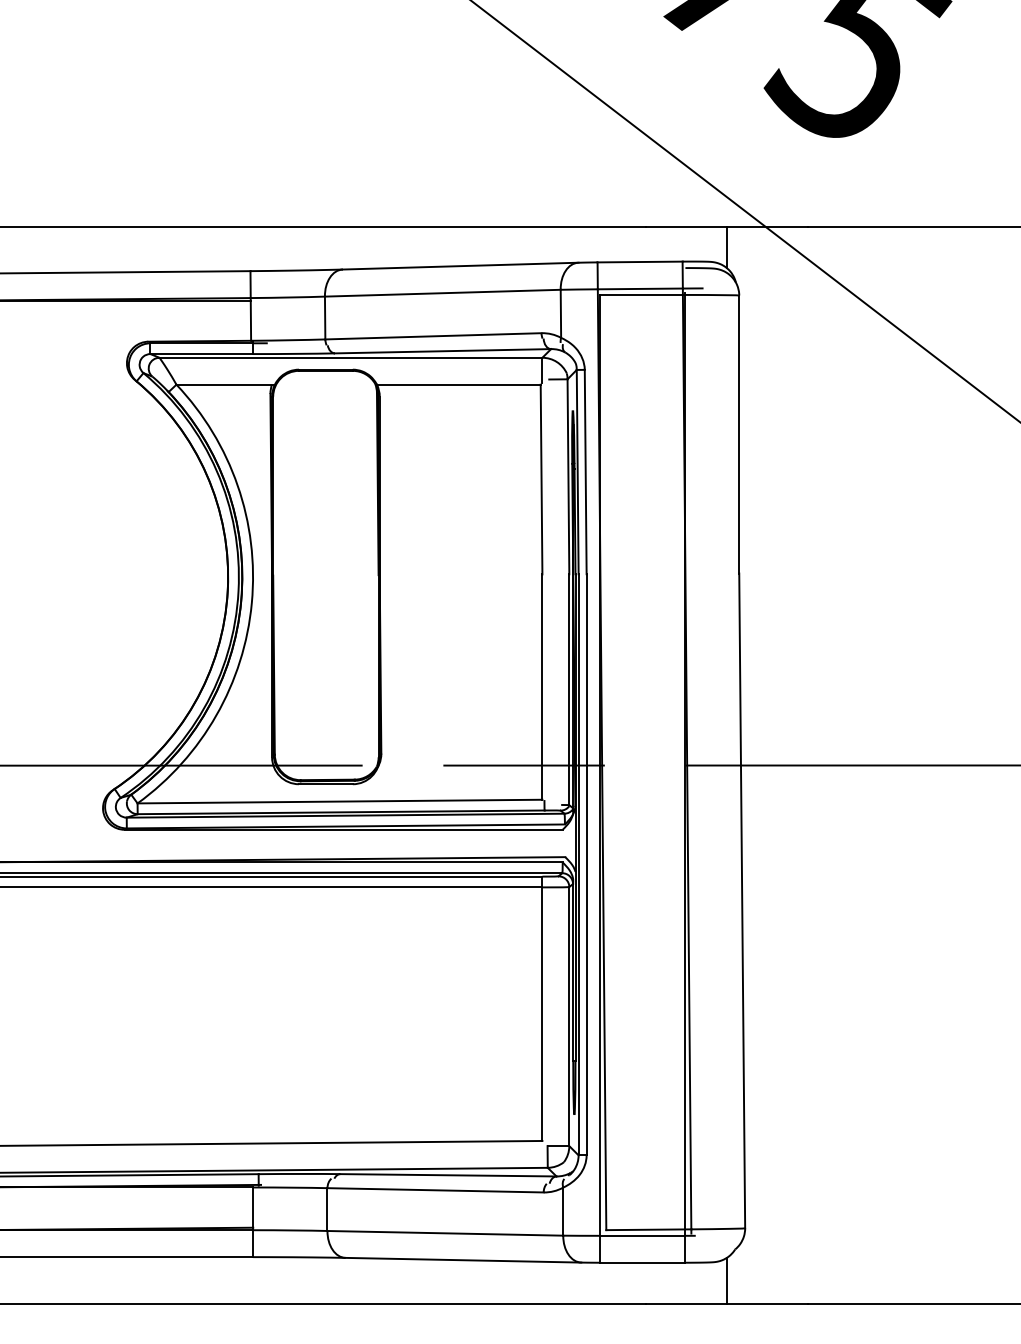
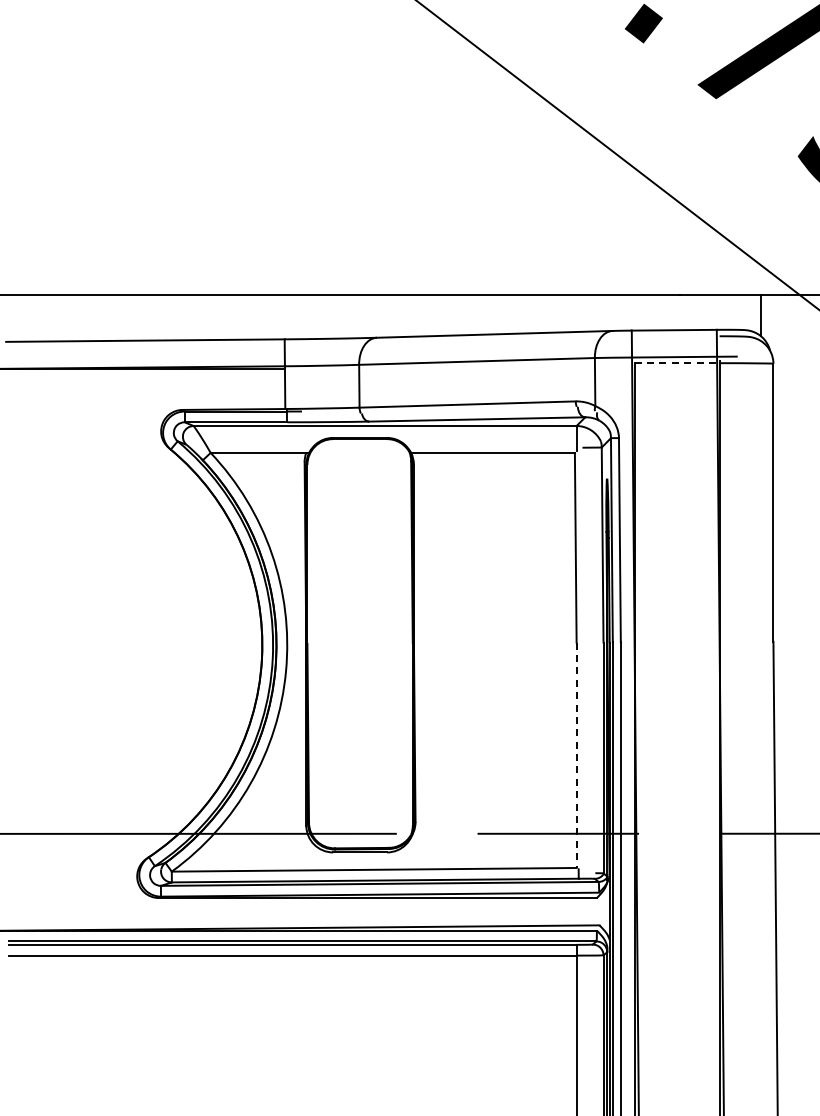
line: (642, 294) -> (676, 362), solid -> dashed
line: (542, 687) -> (576, 755), solid -> dashed

